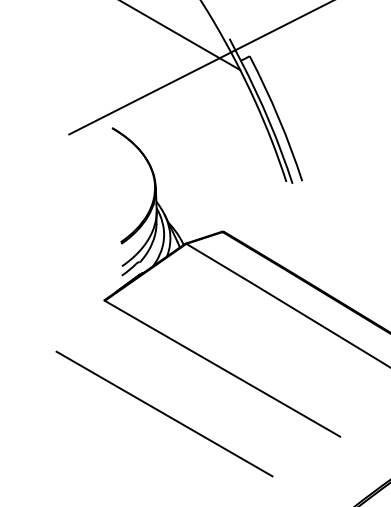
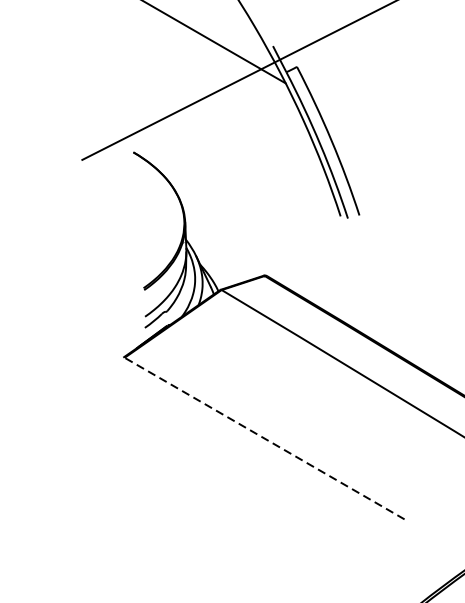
line: (222, 368) -> (264, 438), solid -> dashed
line: (164, 413) -> (195, 491), removed

